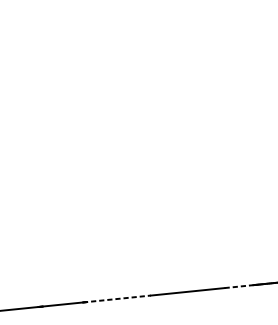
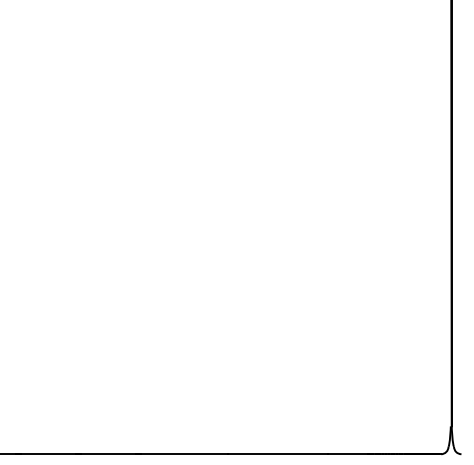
line: (238, 286) -> (347, 454), dashed -> solid
line: (117, 299) -> (182, 454), dashed -> solid

